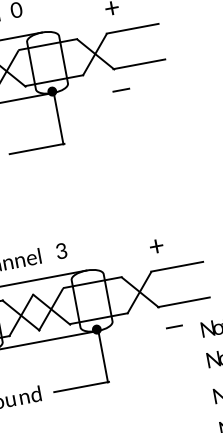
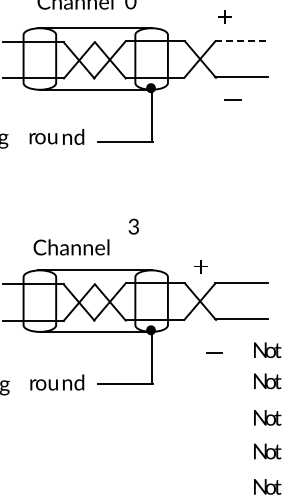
line: (133, 28) -> (242, 41), solid -> dashed
line: (120, 90) -> (232, 99), moved
text: (156, 246) -> (200, 266), moved
text: (61, 250) -> (133, 226), moved
line: (174, 326) -> (214, 352), moved

